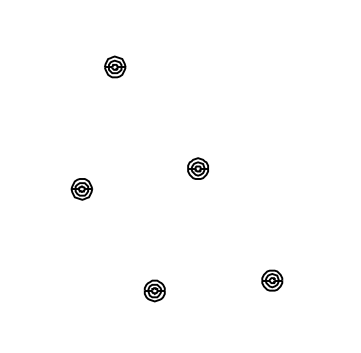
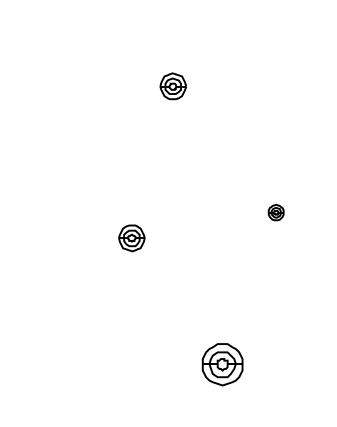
part: (197, 168) -> (275, 212), size x0.6
part: (154, 290) -> (222, 364), size x1.6

